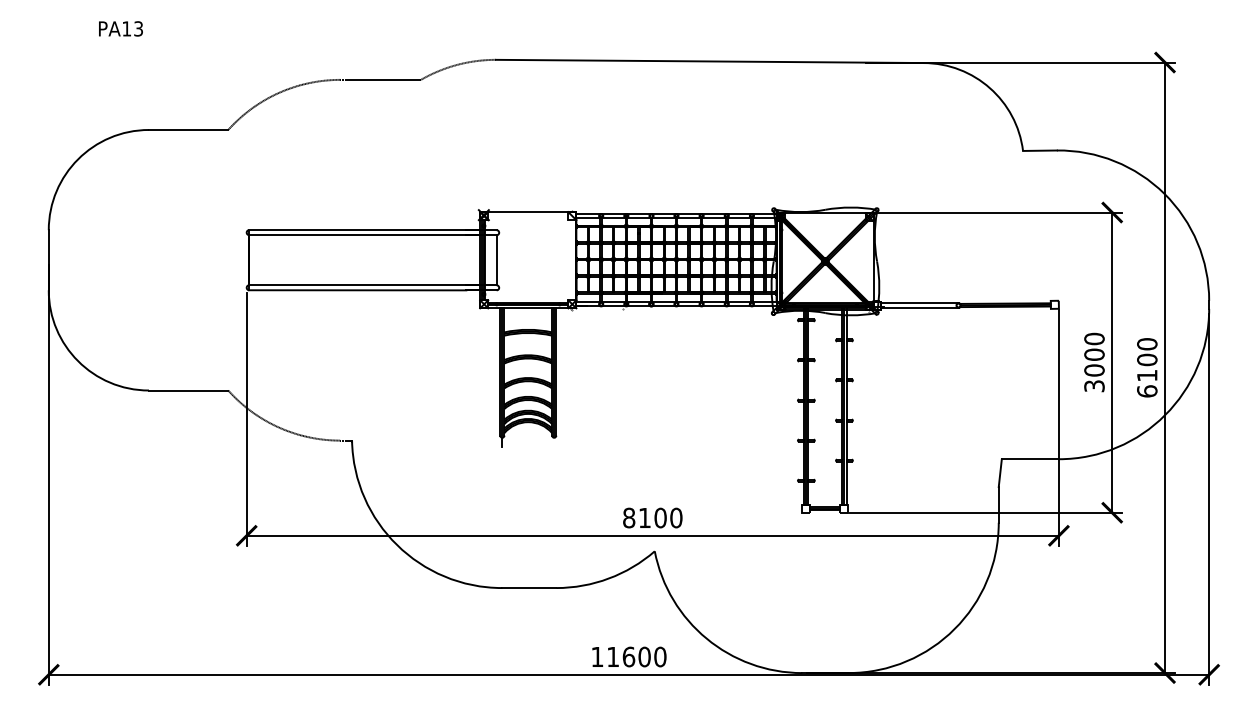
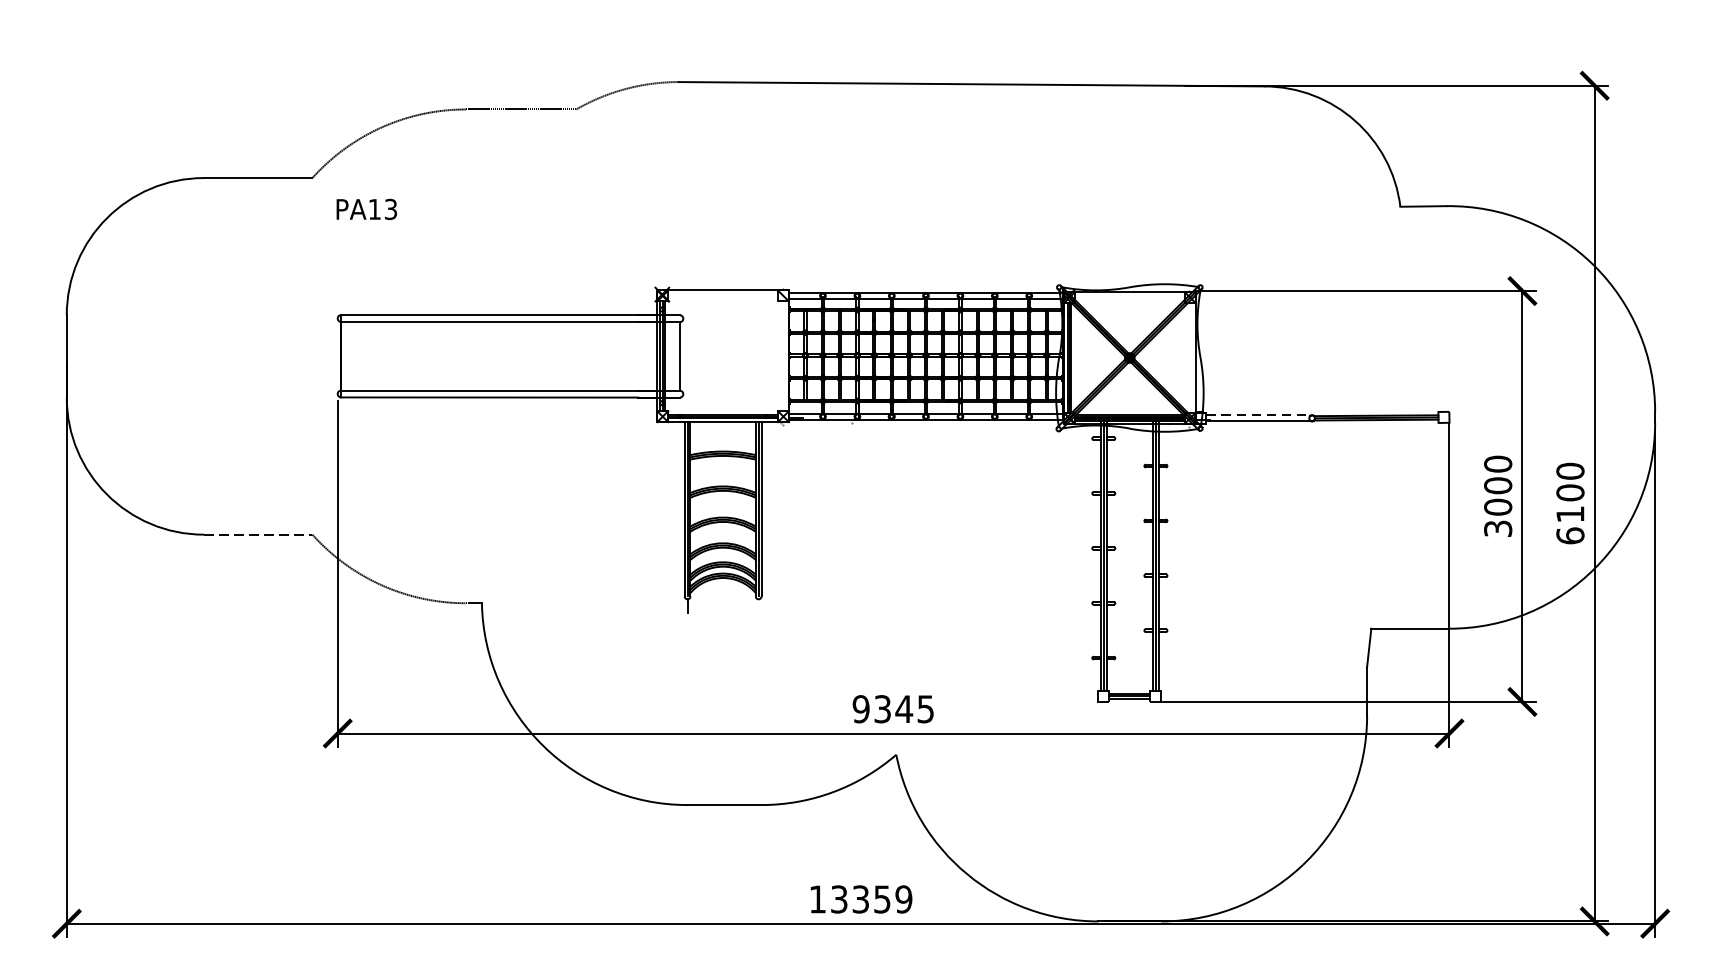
text: (120, 28) -> (366, 208), moved
line: (919, 303) -> (1258, 415), solid -> dashed
line: (188, 390) -> (258, 534), solid -> dashed
text: (652, 517) -> (893, 708), 8100 -> 9345
text: (636, 656) -> (871, 898), 11600 -> 13359

